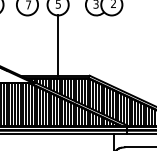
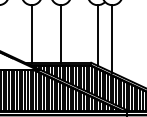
line: (27, 45) -> (31, 33), added
line: (96, 46) -> (97, 34), added
line: (111, 50) -> (112, 38), added

